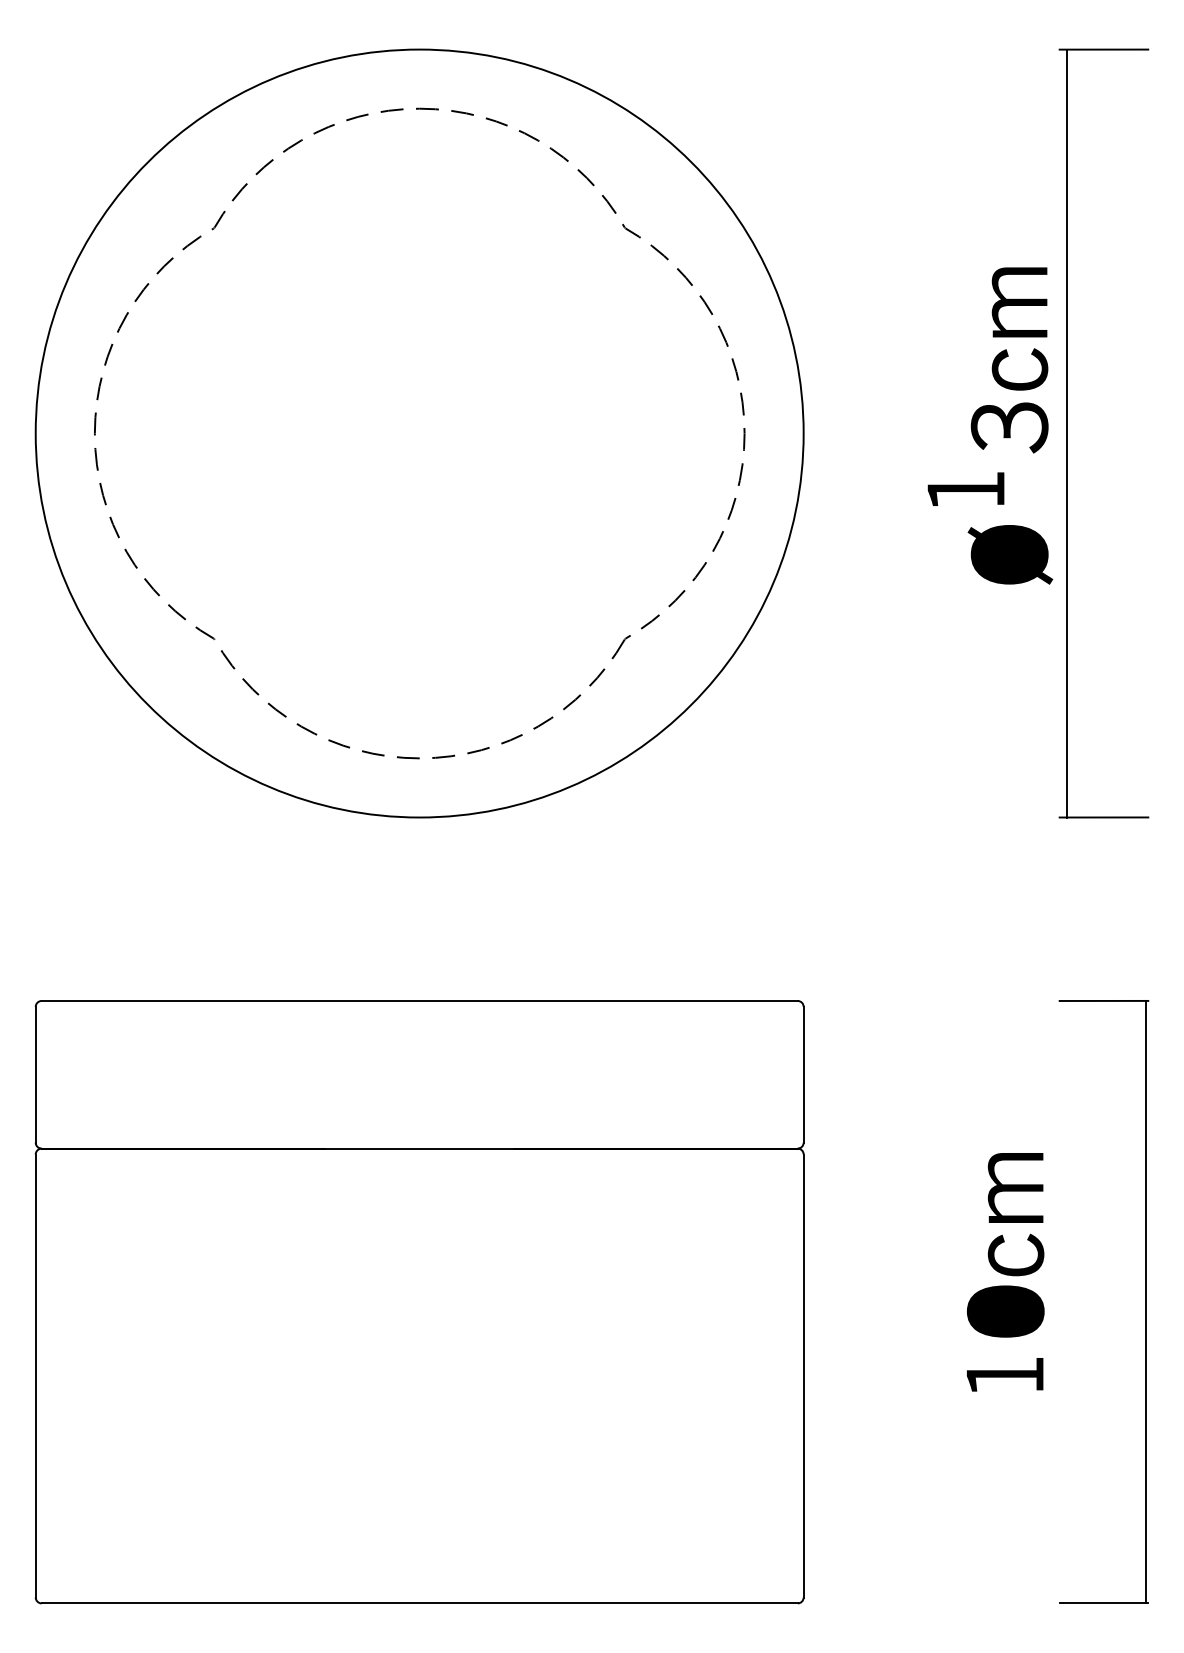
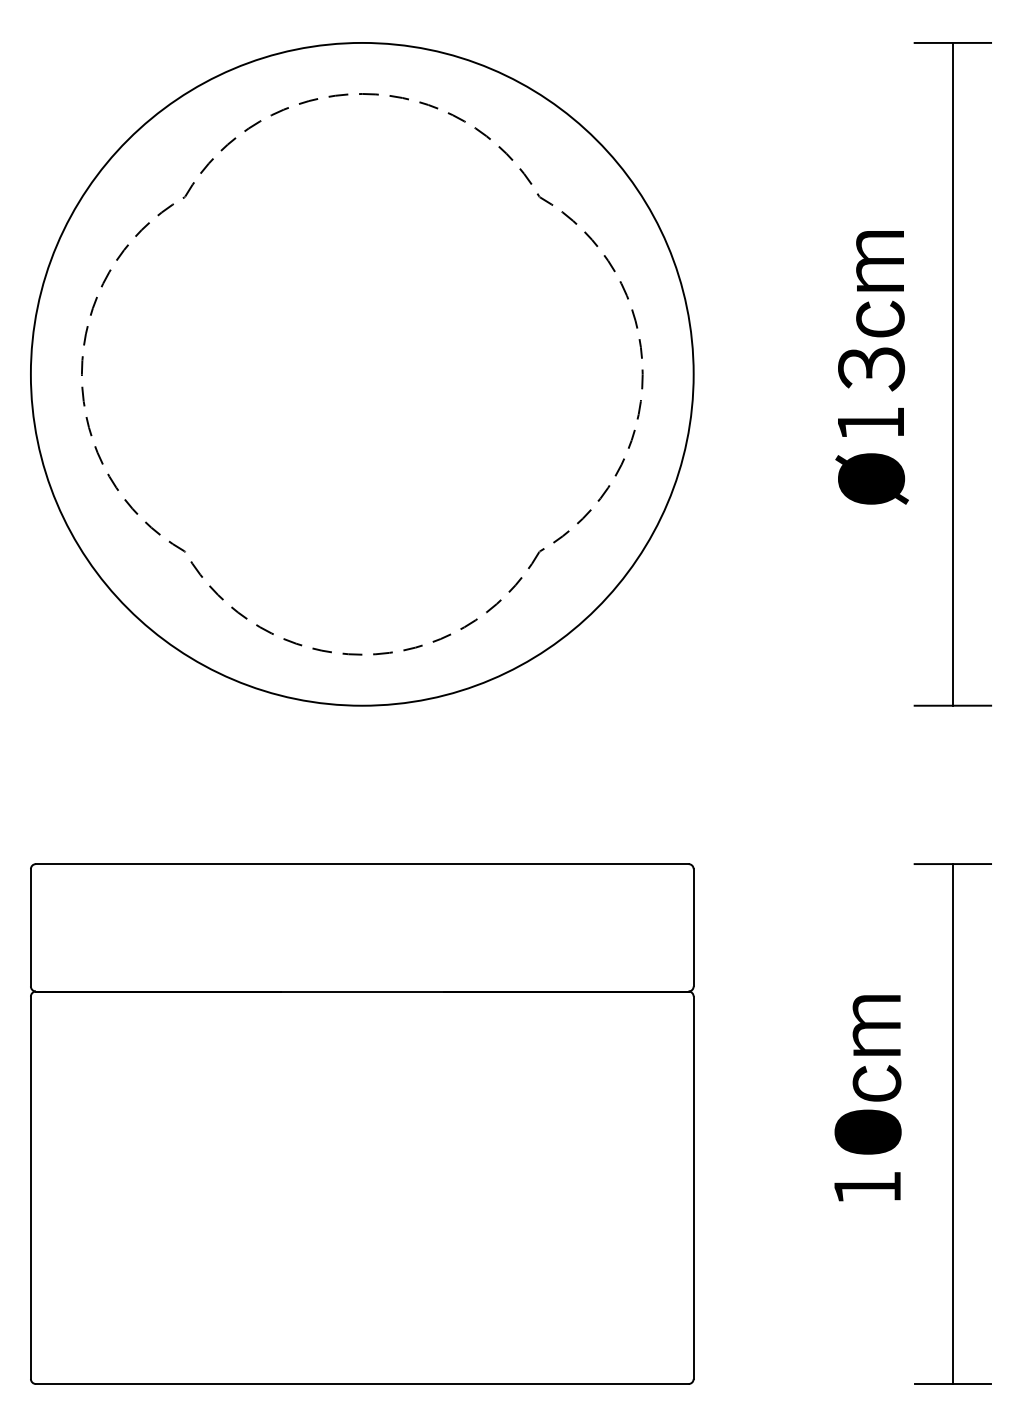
line: (1066, 433) -> (952, 374), moved
part: (965, 488) -> (870, 421), moved
line: (1145, 1301) -> (952, 1123), moved

